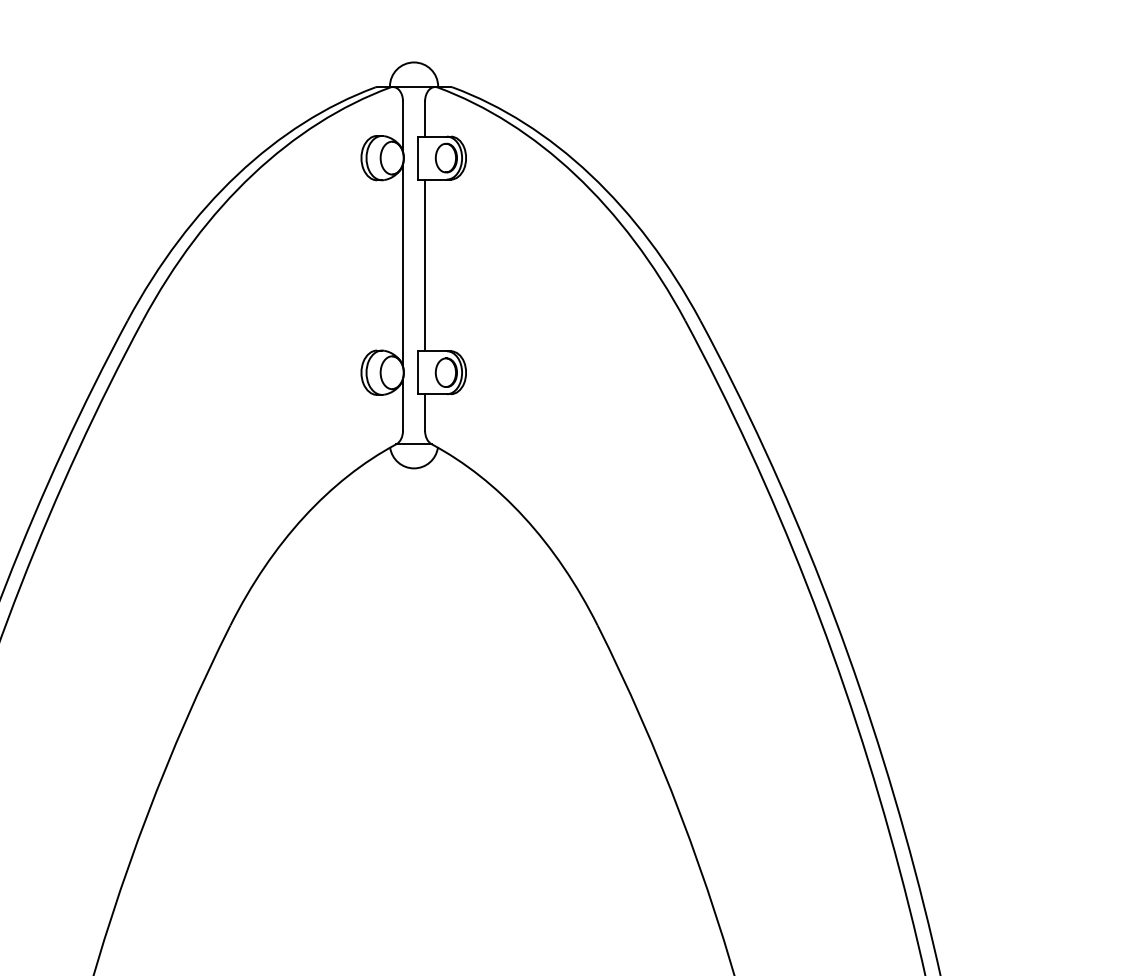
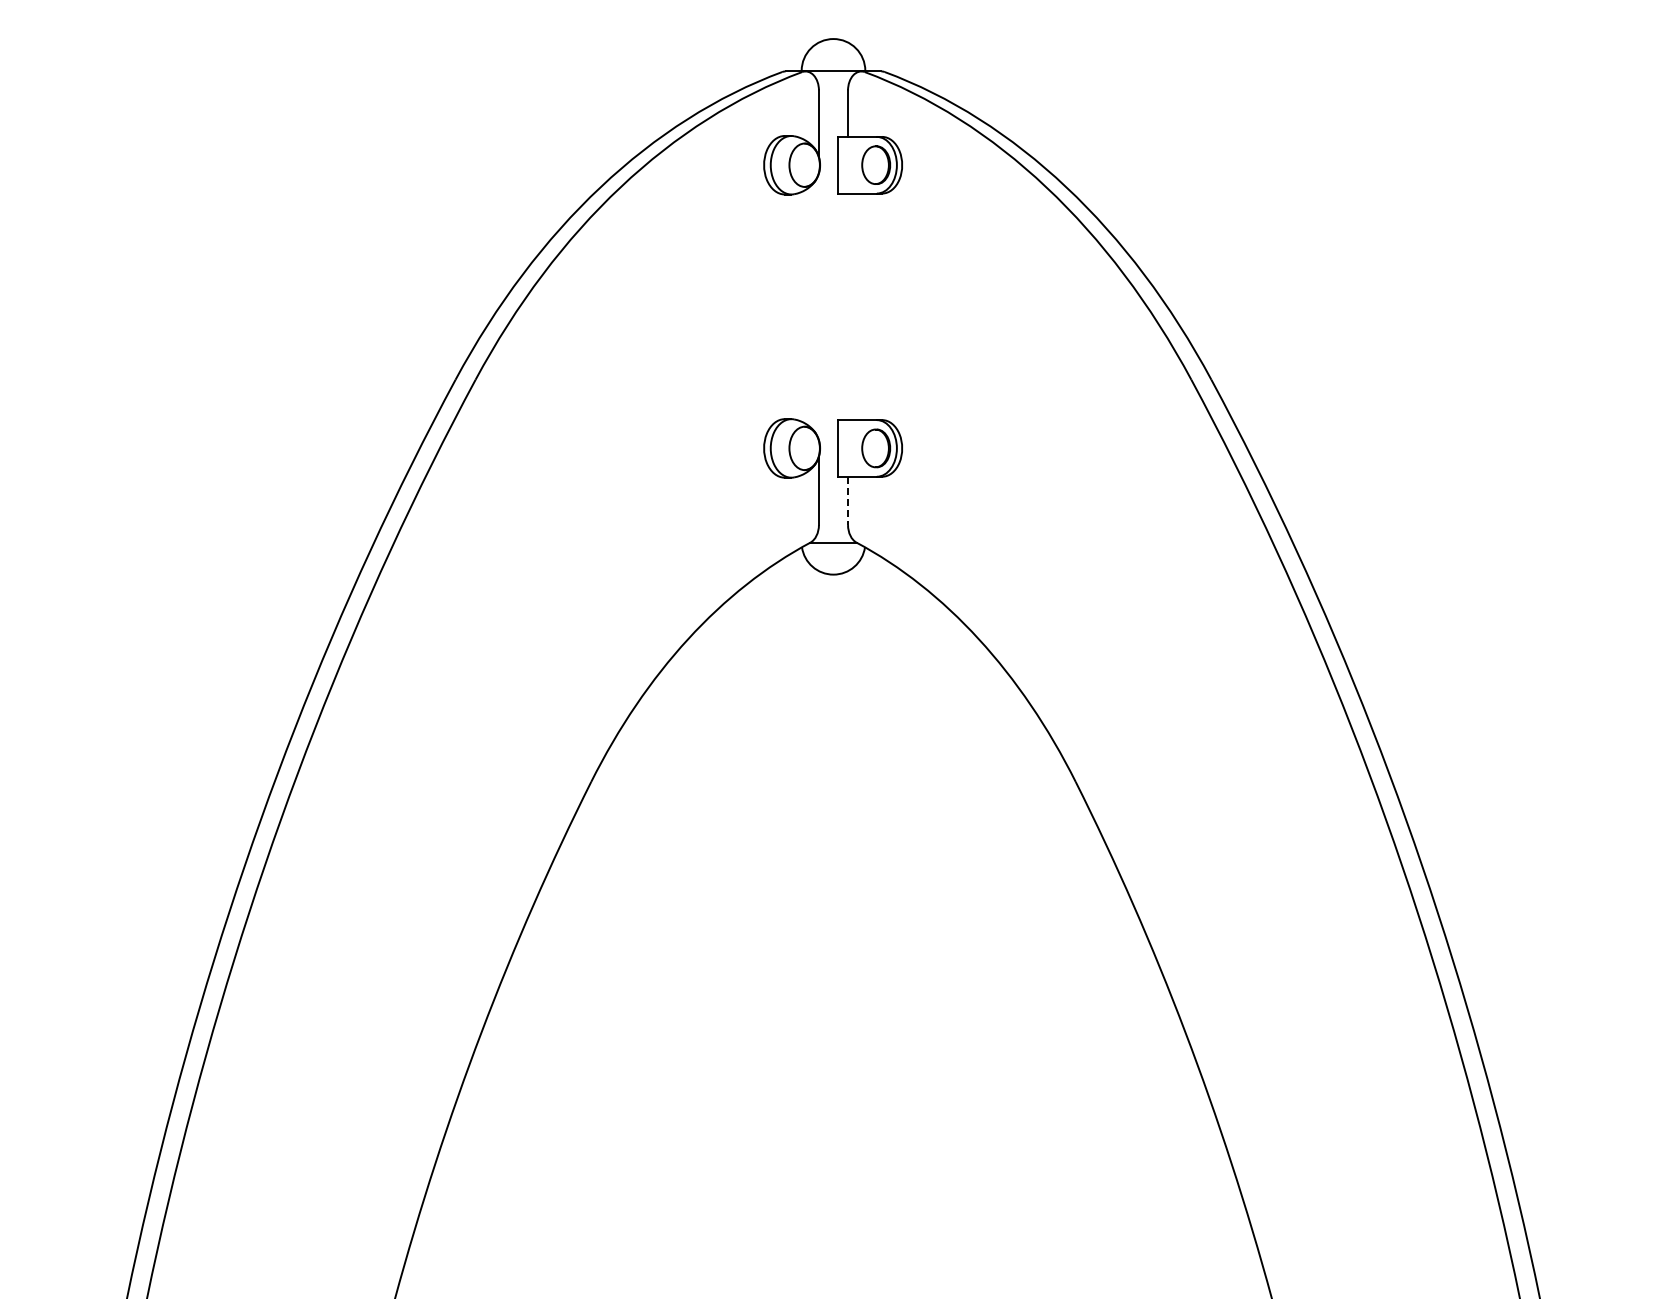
line: (402, 265) -> (818, 306), removed
line: (425, 265) -> (848, 306), removed
line: (425, 412) -> (848, 501), solid -> dashed

